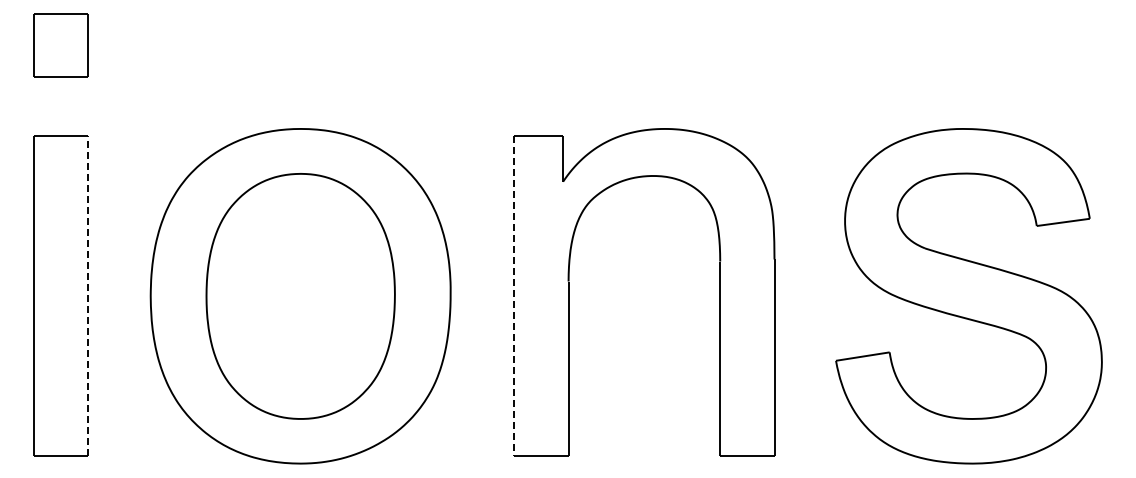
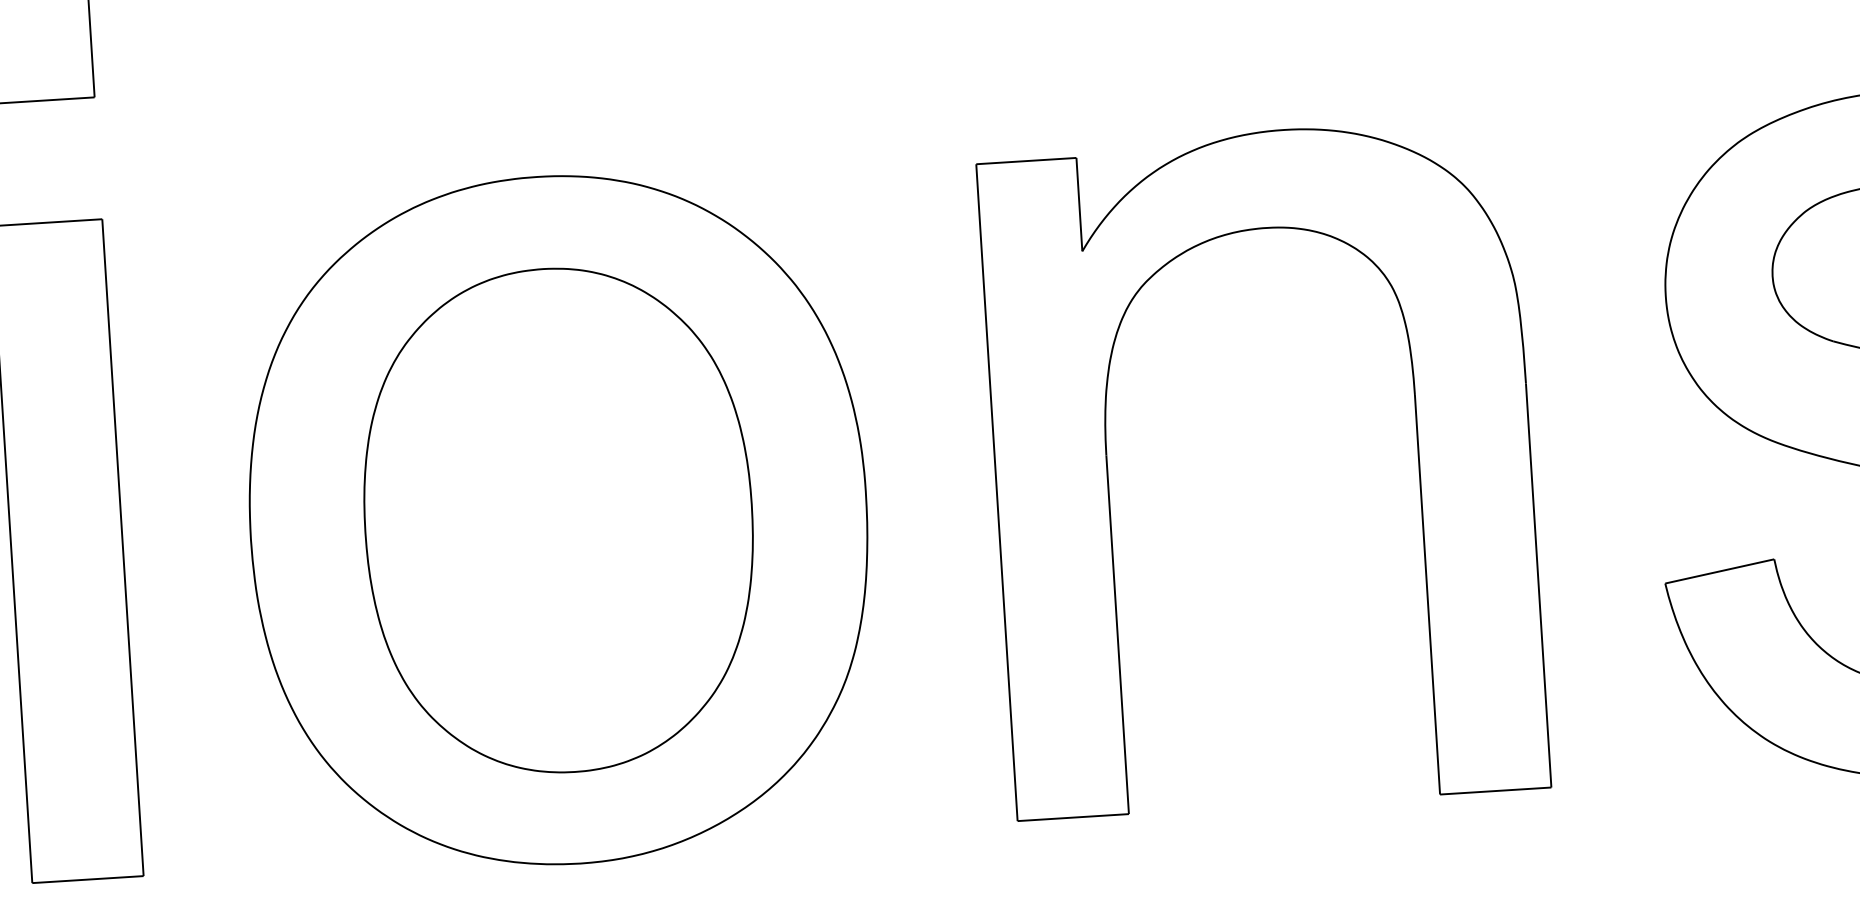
line: (88, 295) -> (123, 546), dashed -> solid
line: (514, 296) -> (997, 493), dashed -> solid

